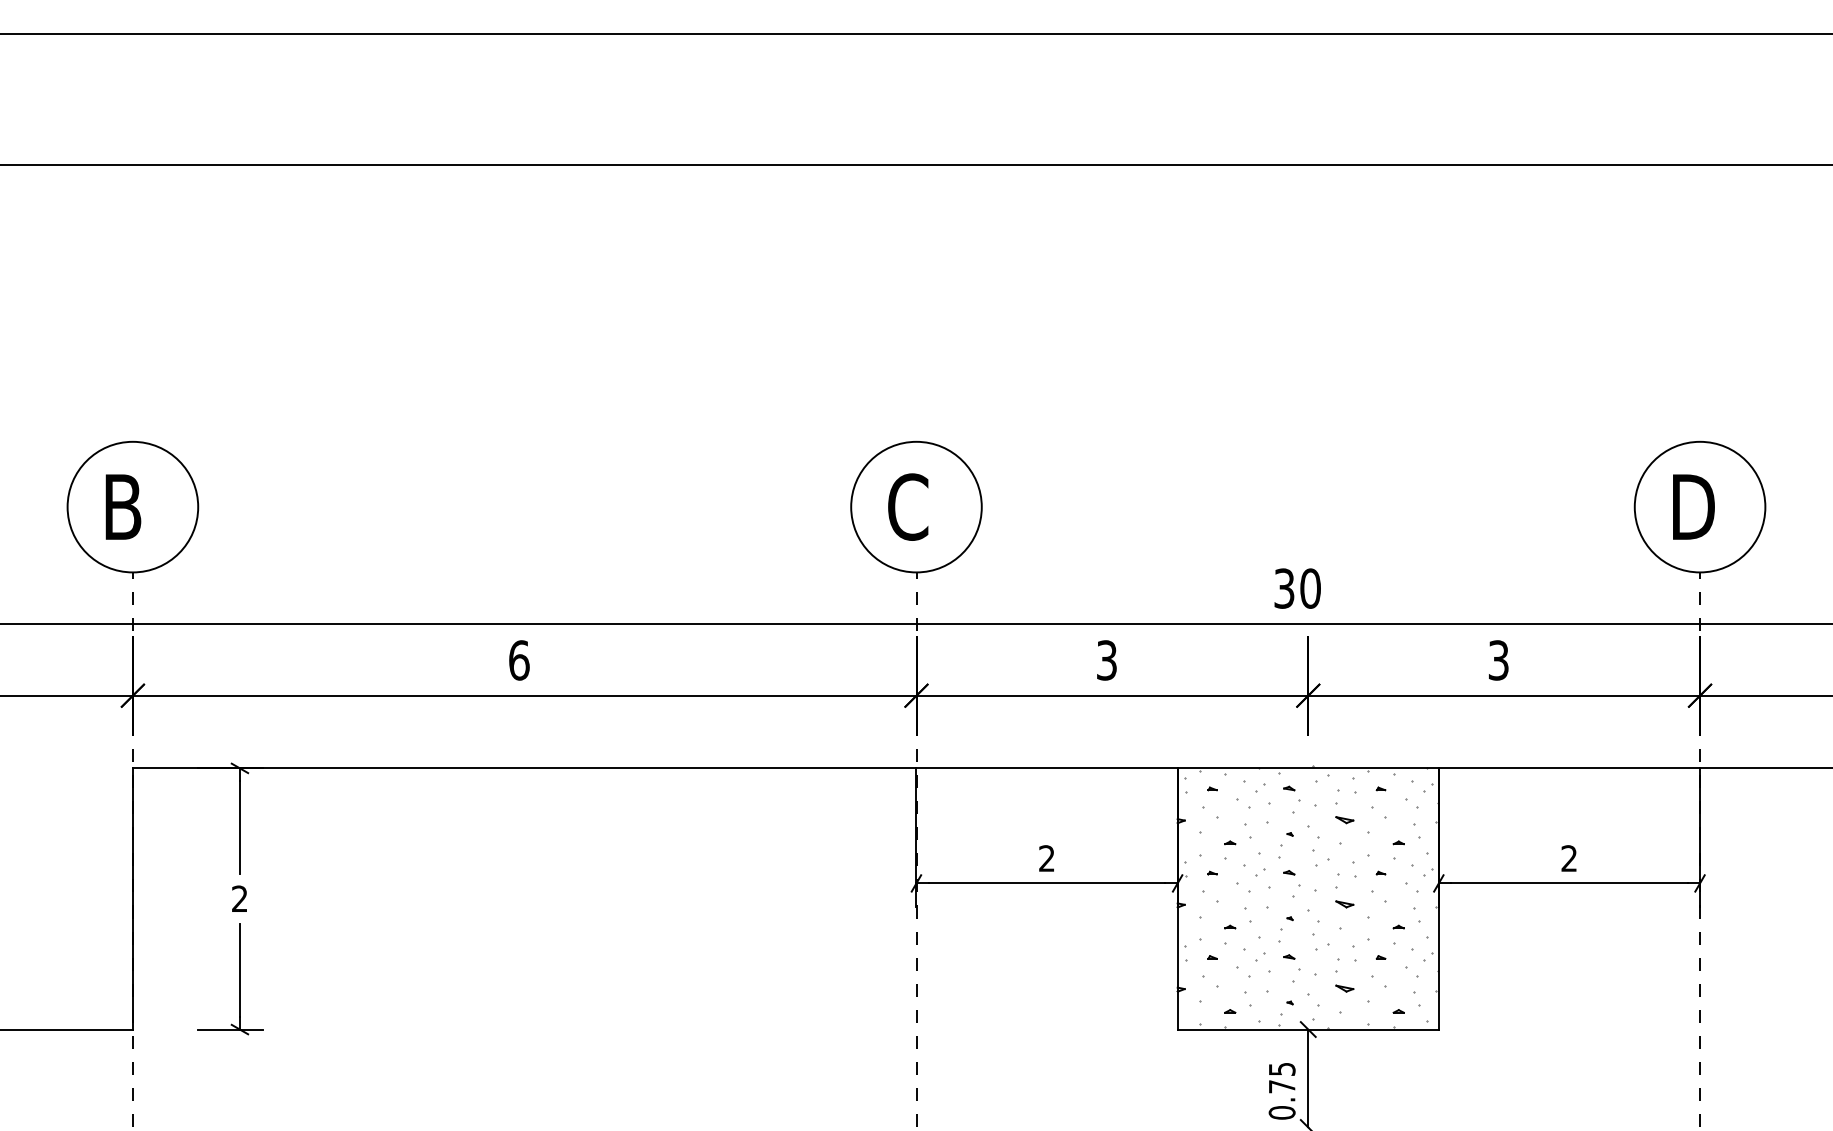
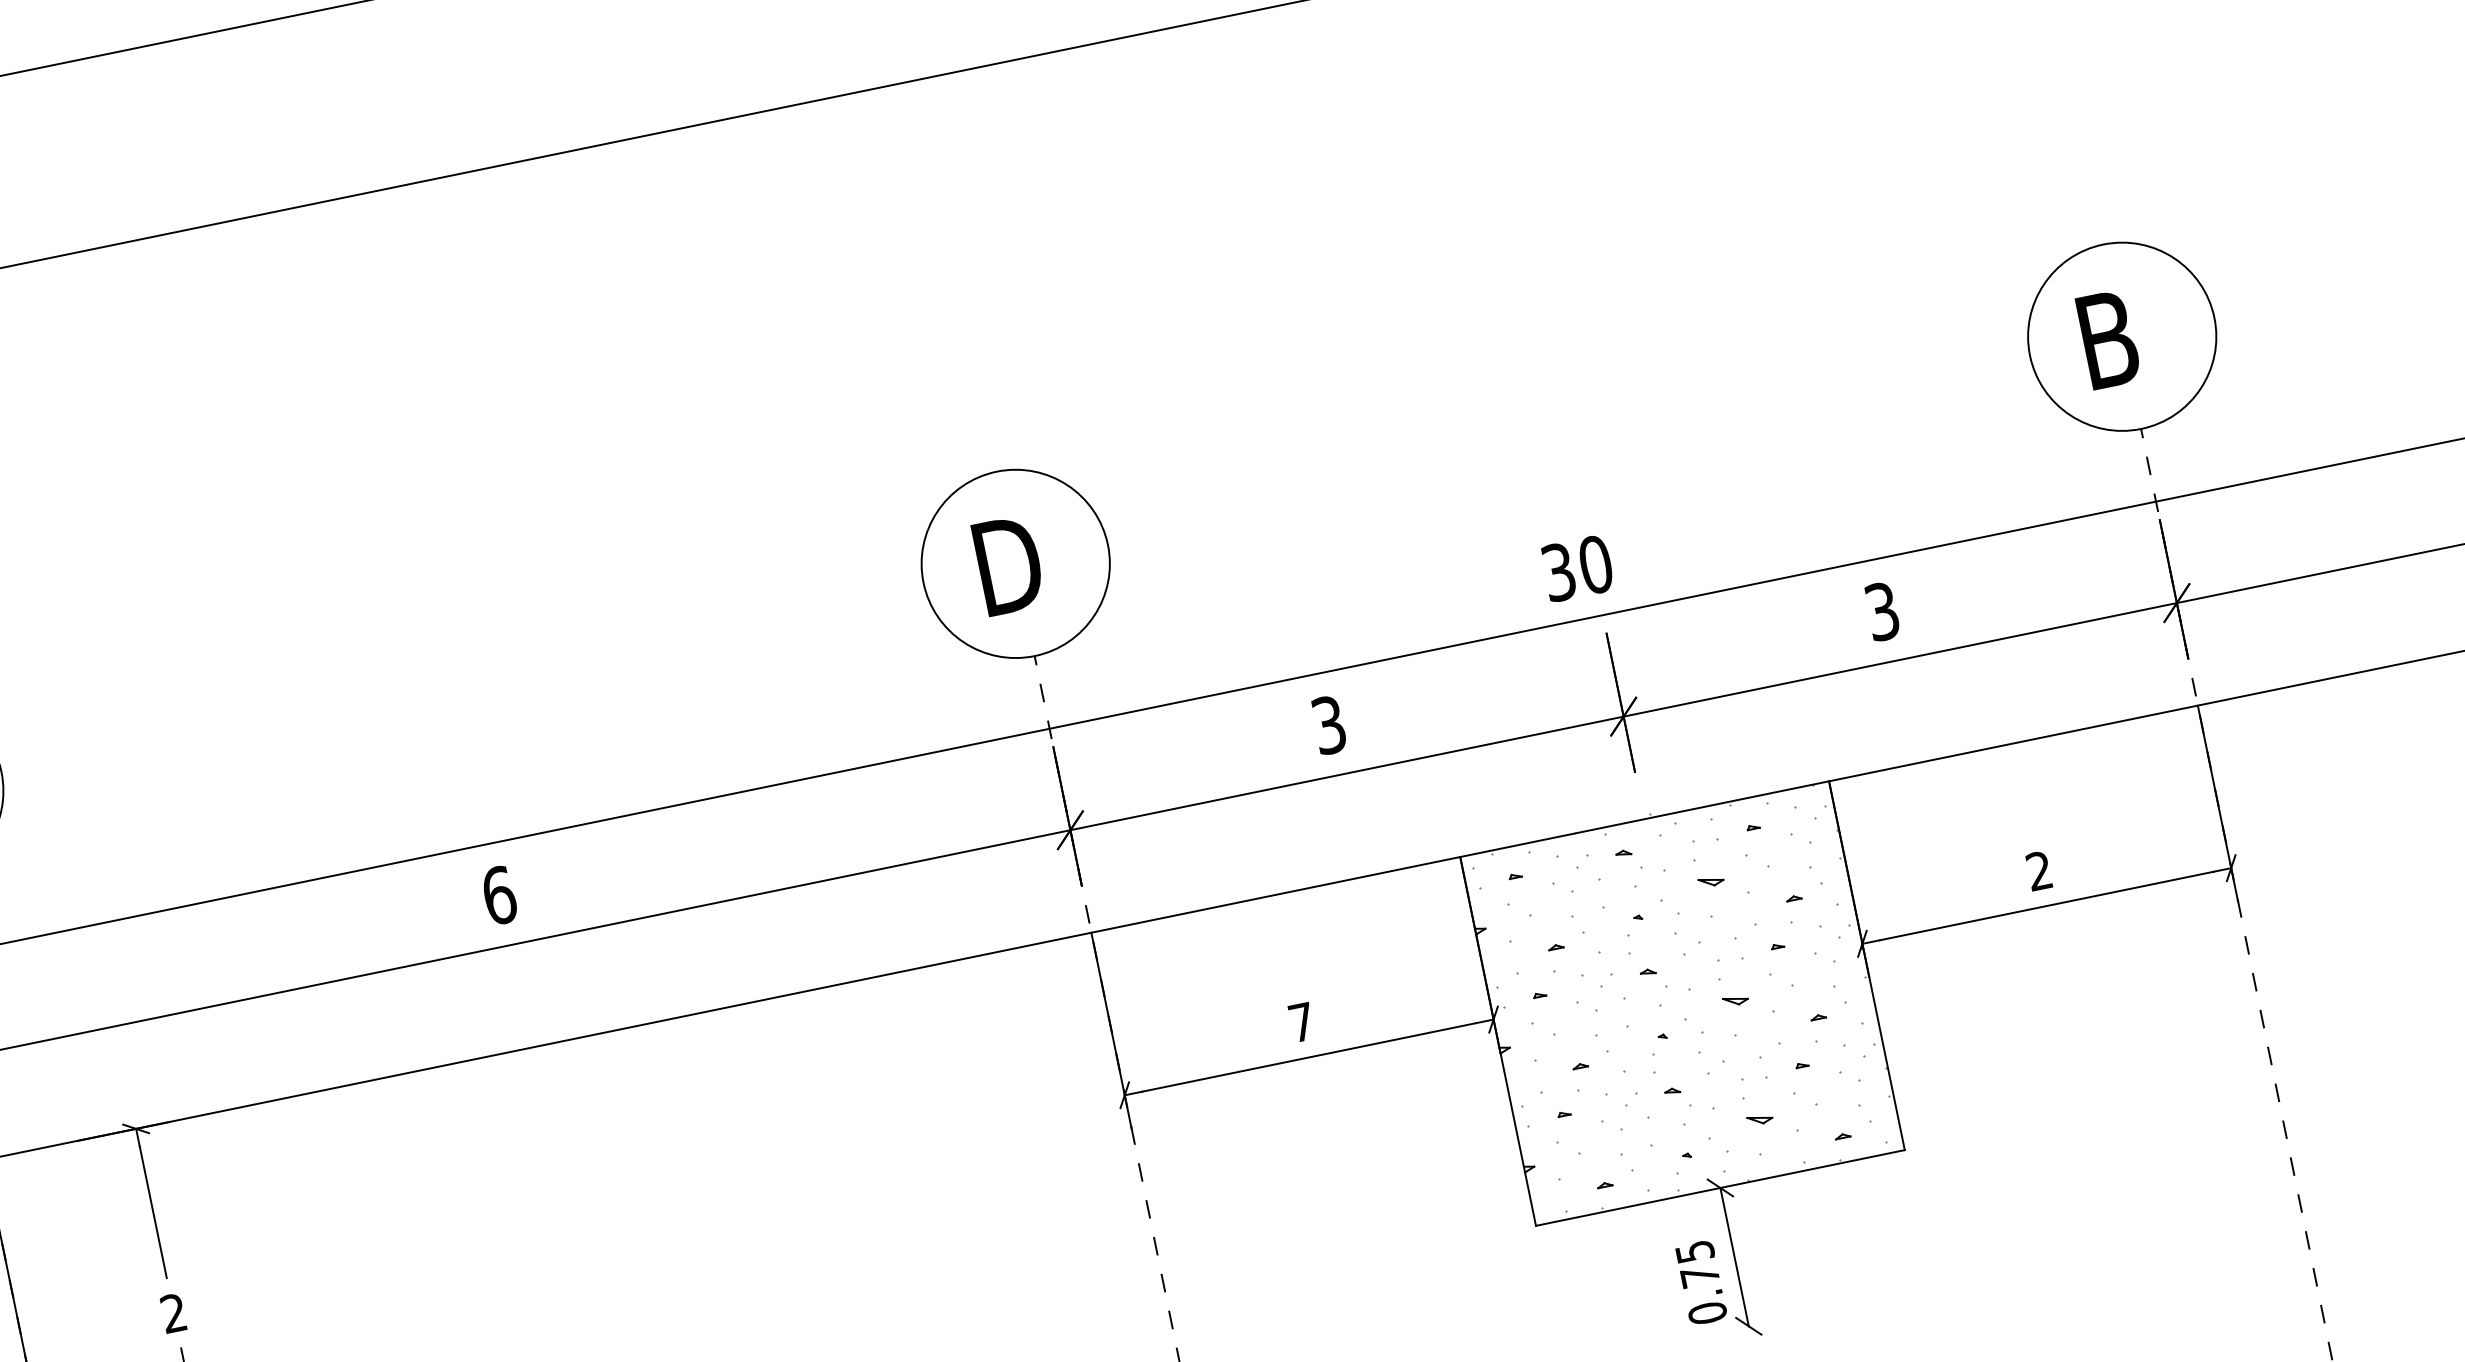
text: (910, 506) -> (1007, 564), C -> D
text: (1696, 506) -> (2116, 336), D -> B
text: (1046, 858) -> (1301, 1022), 2 -> 7

